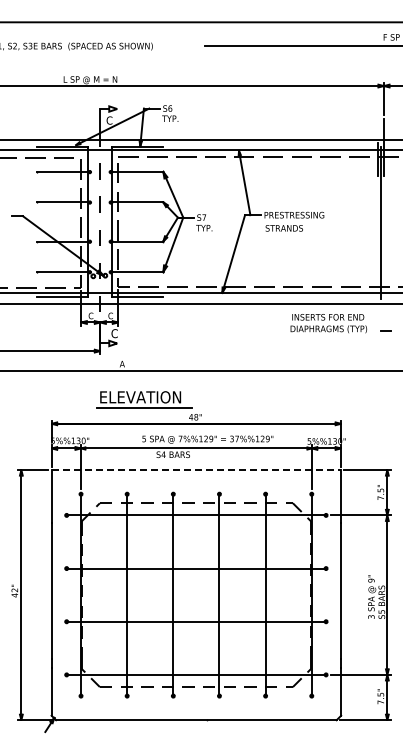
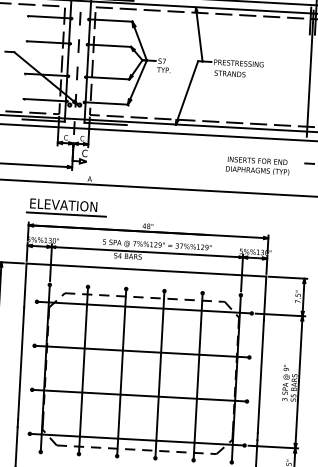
text: (328, 323) -> (257, 166), moved
part: (144, 399) -> (66, 207), moved
line: (196, 470) -> (146, 270), dashed -> solid

